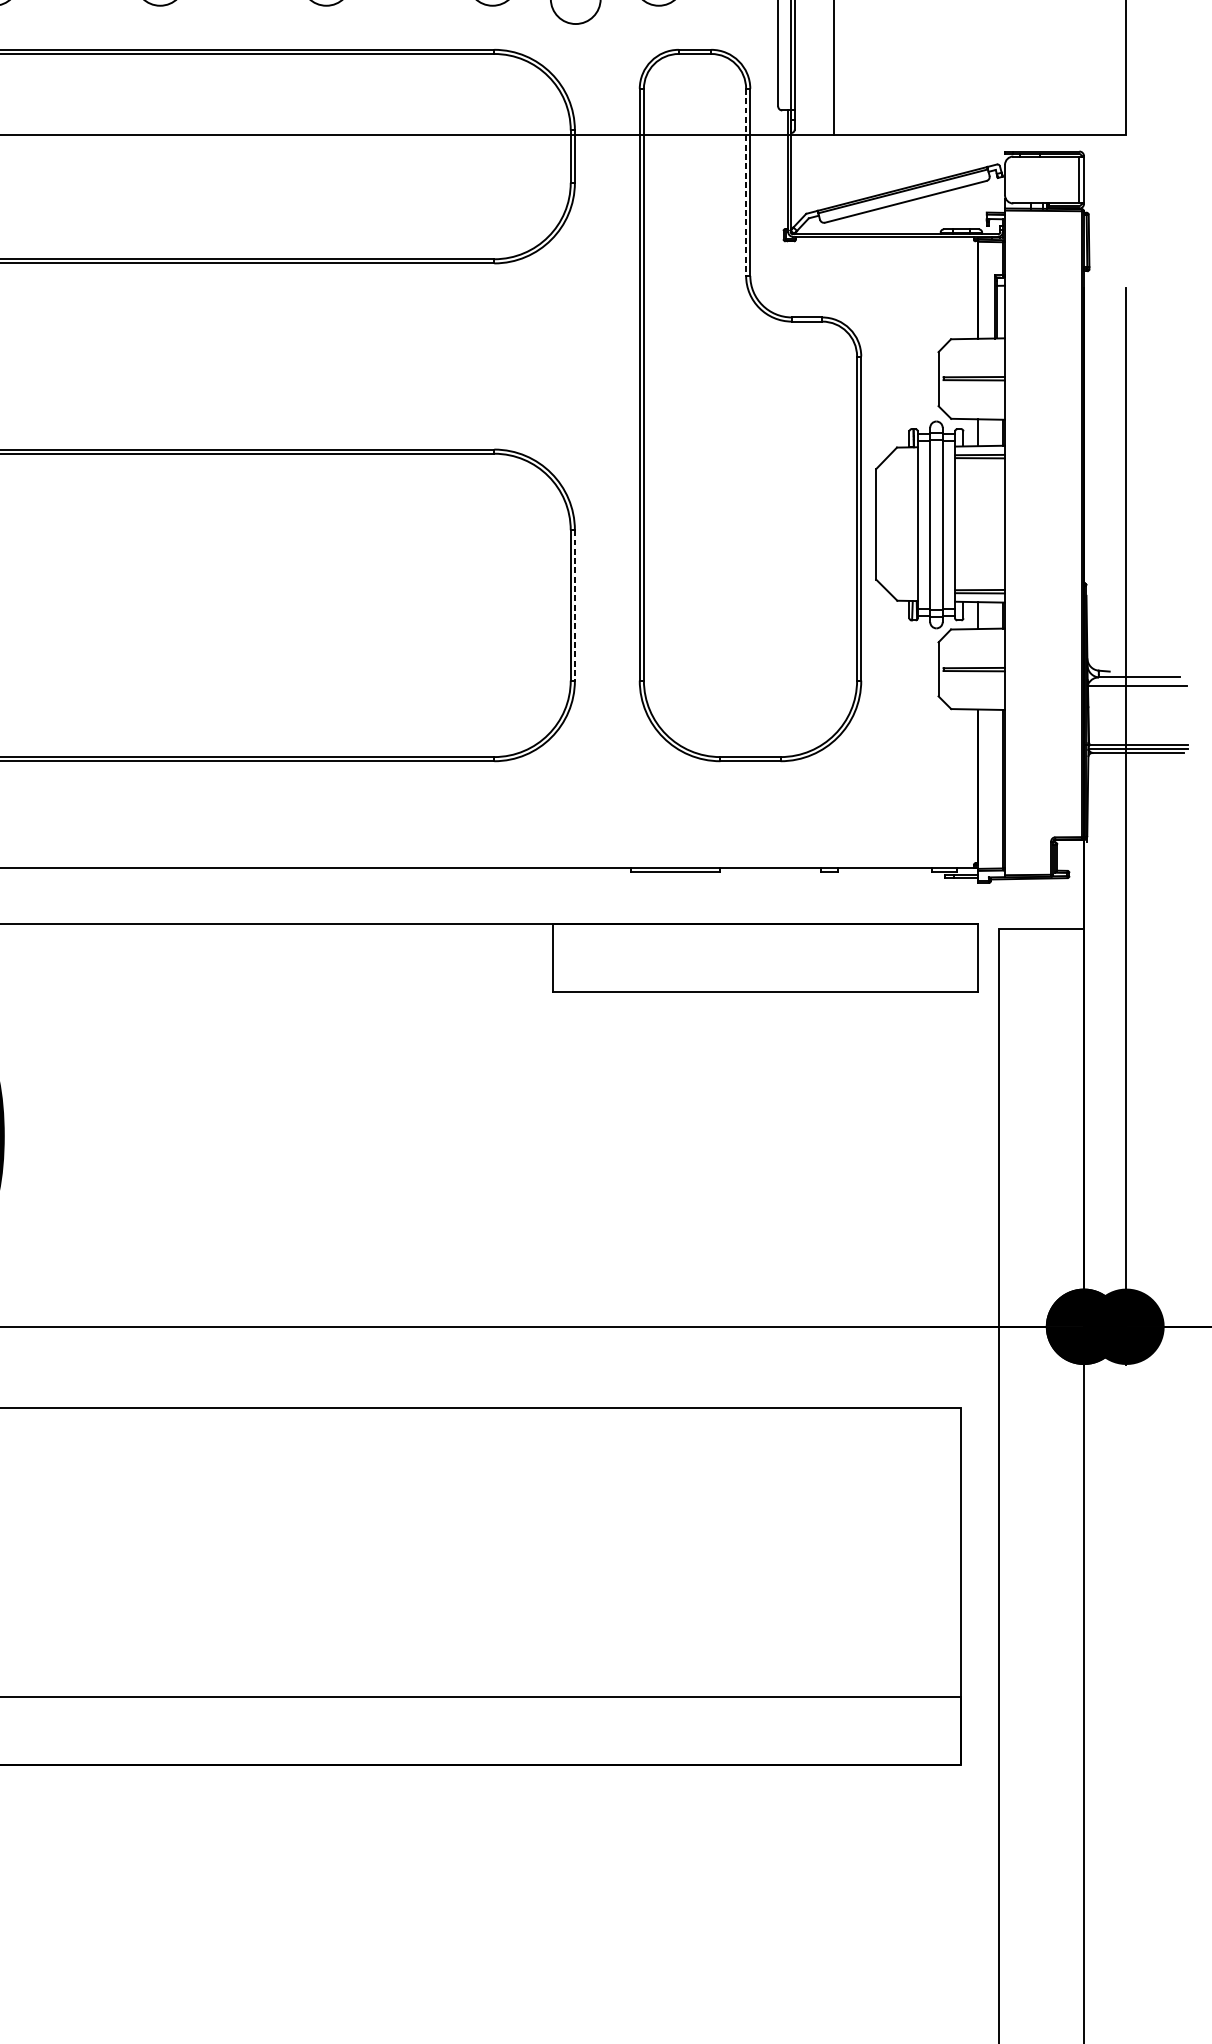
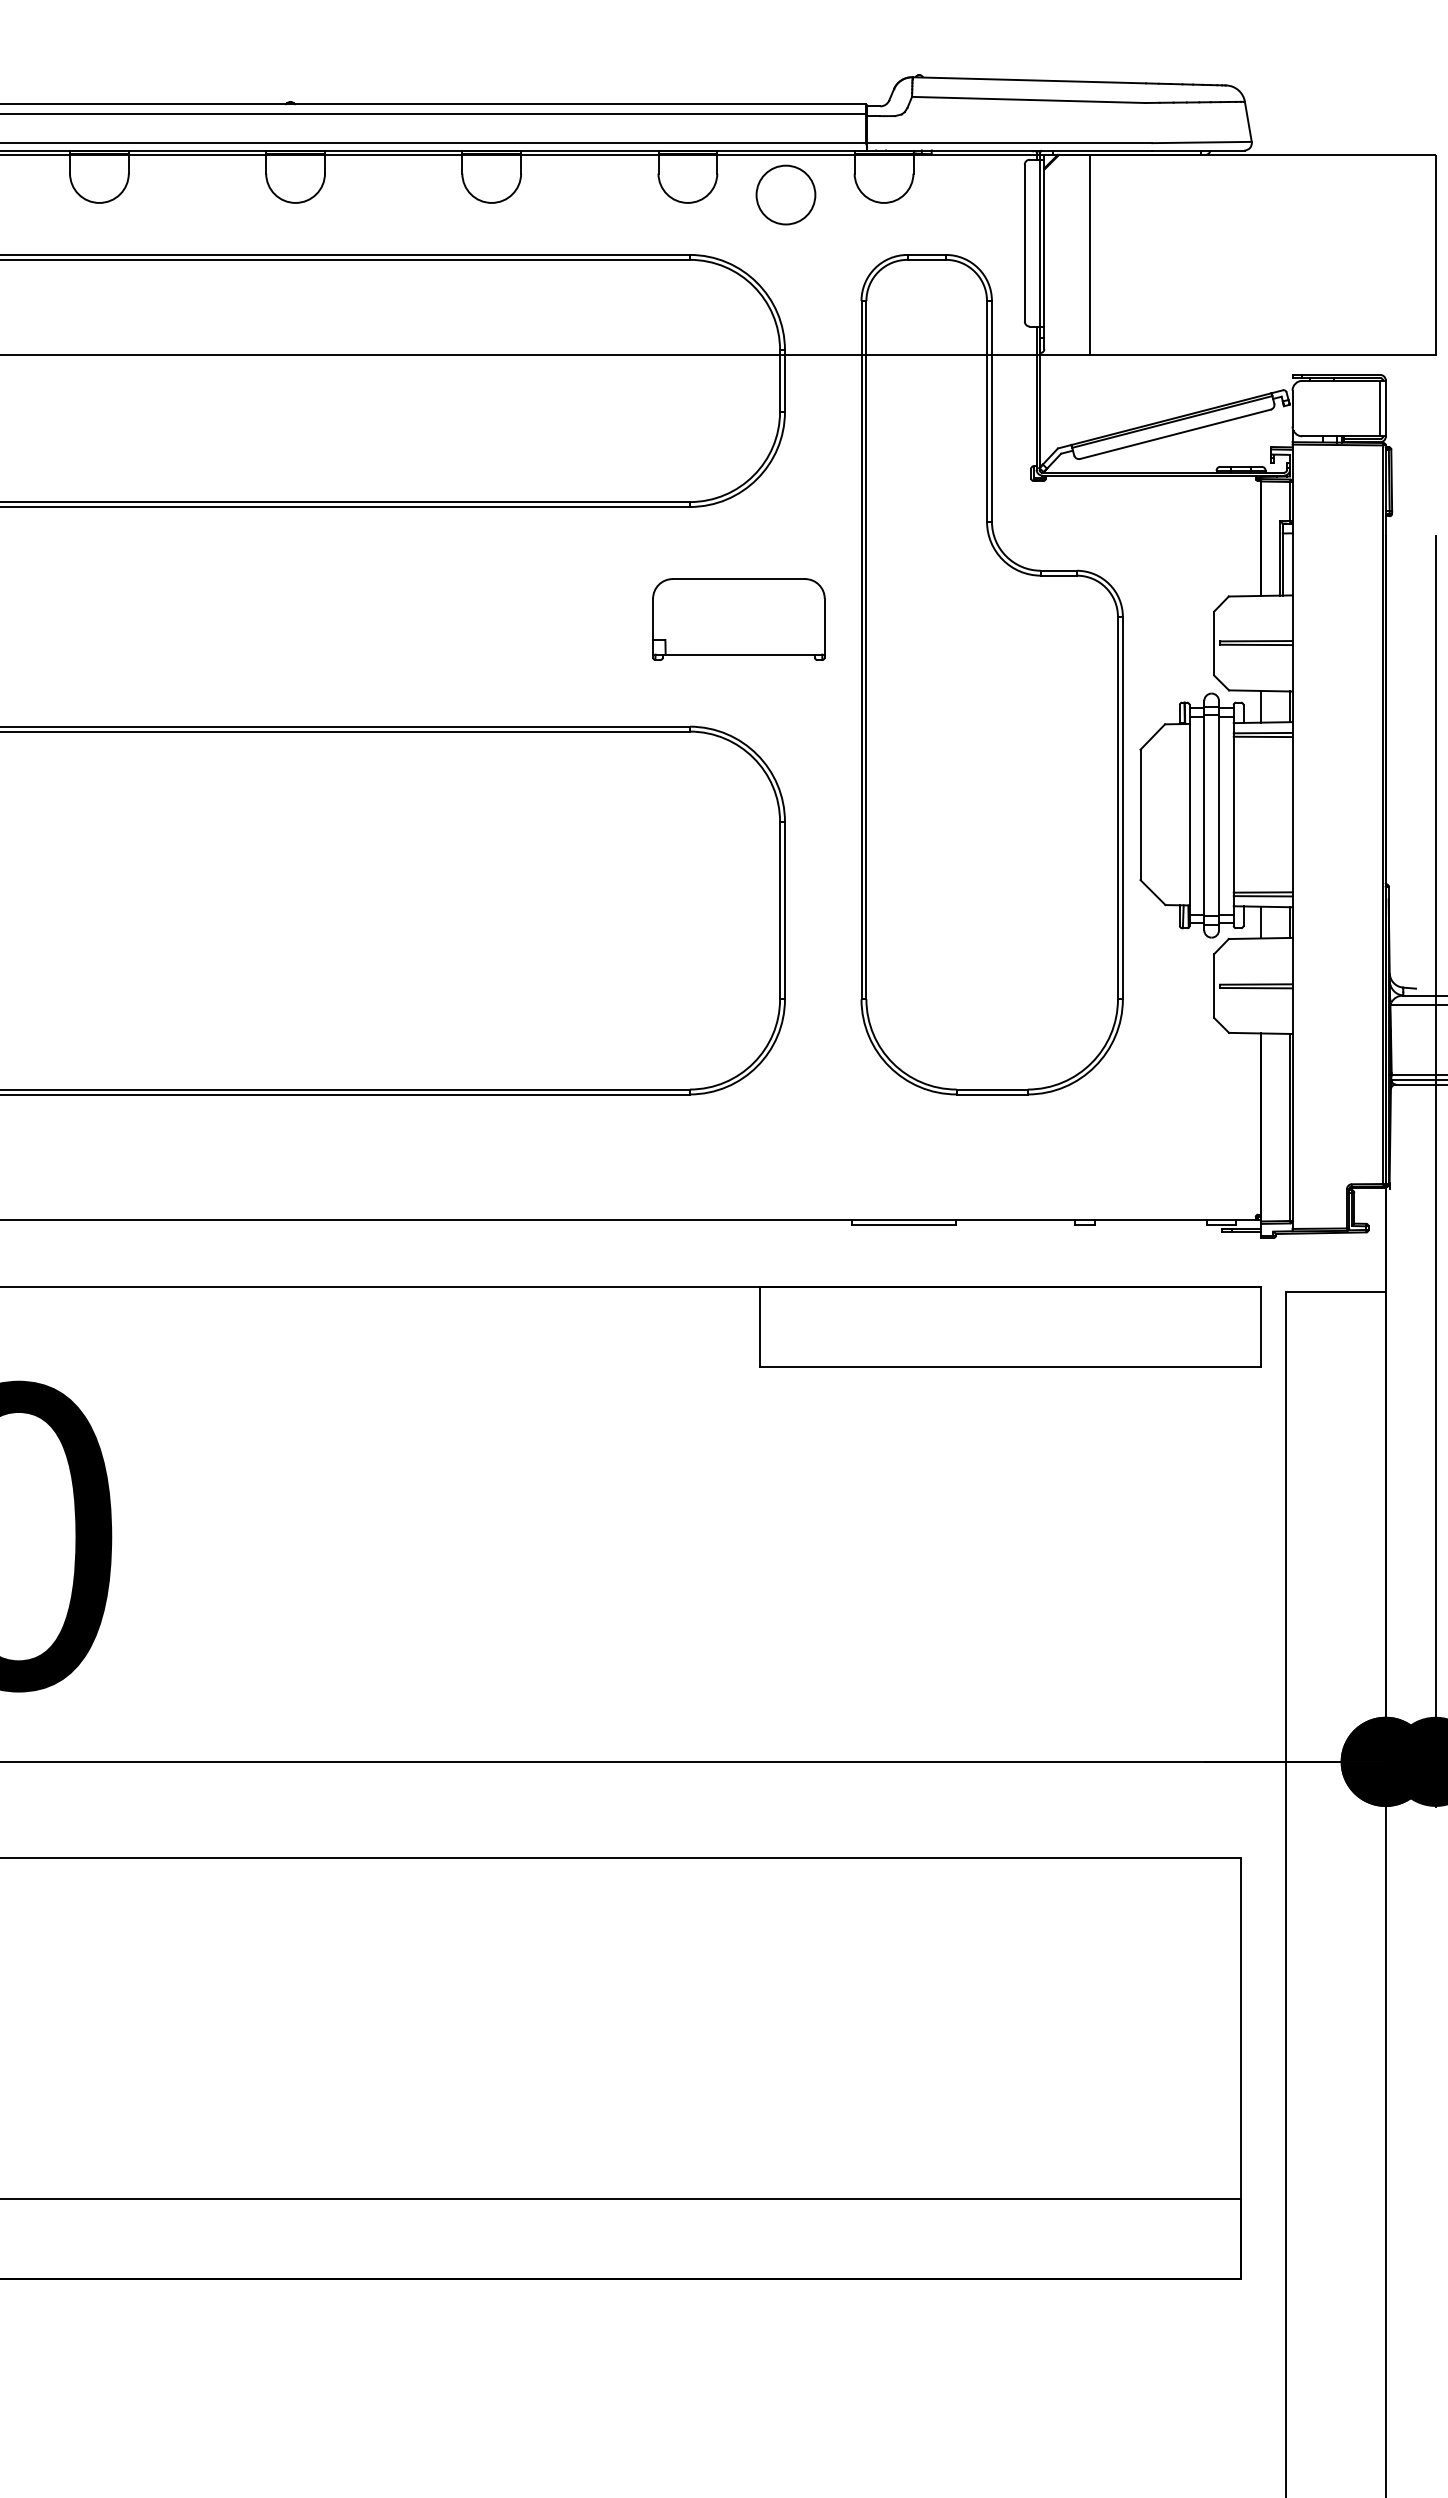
line: (746, 182) -> (987, 411), dashed -> solid
part: (535, 358) -> (738, 619), added
line: (575, 605) -> (785, 910), dashed -> solid

